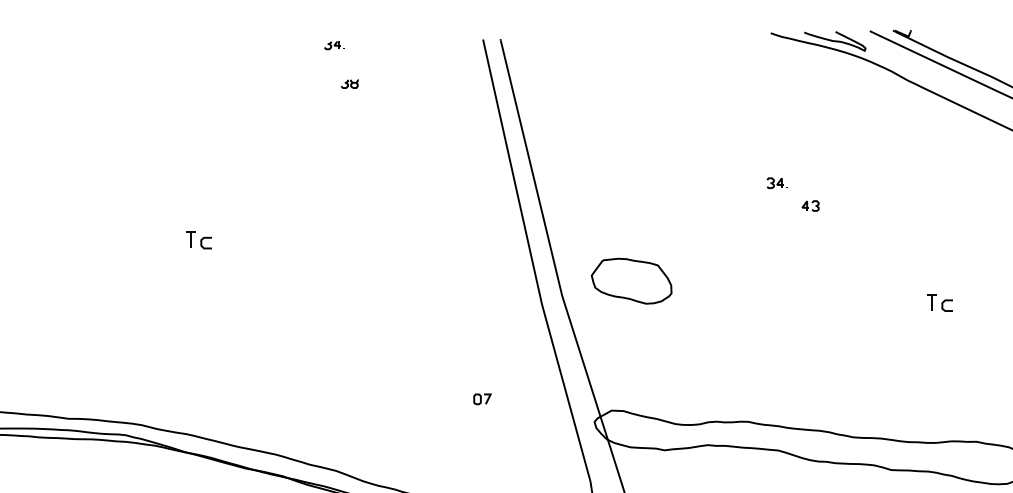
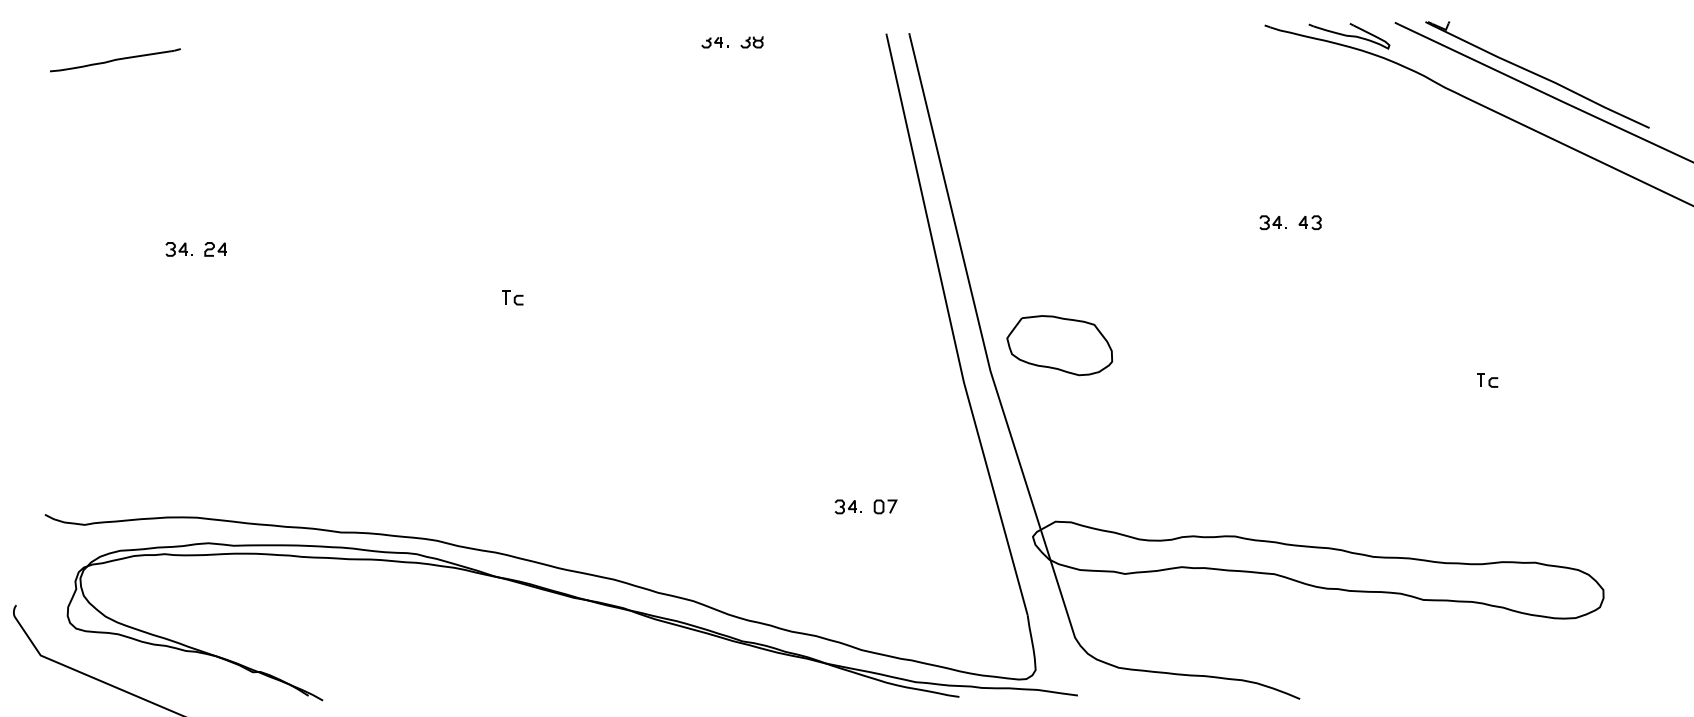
part: (334, 45) -> (714, 42), moved
part: (349, 84) -> (751, 42), moved
part: (810, 205) -> (1309, 222), moved
part: (198, 240) -> (512, 297), size x0.62
part: (631, 281) -> (1059, 345), moved
part: (940, 303) -> (1487, 380), size x0.62
part: (454, 399) -> (848, 506), added

